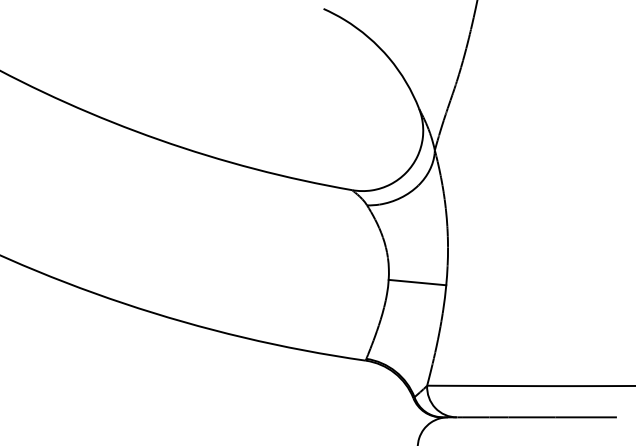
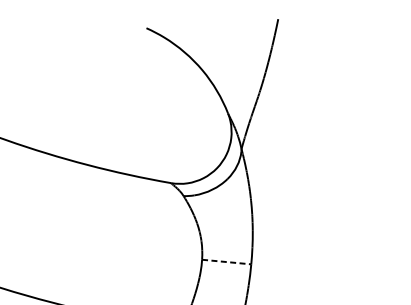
line: (417, 282) -> (226, 261), solid -> dashed

